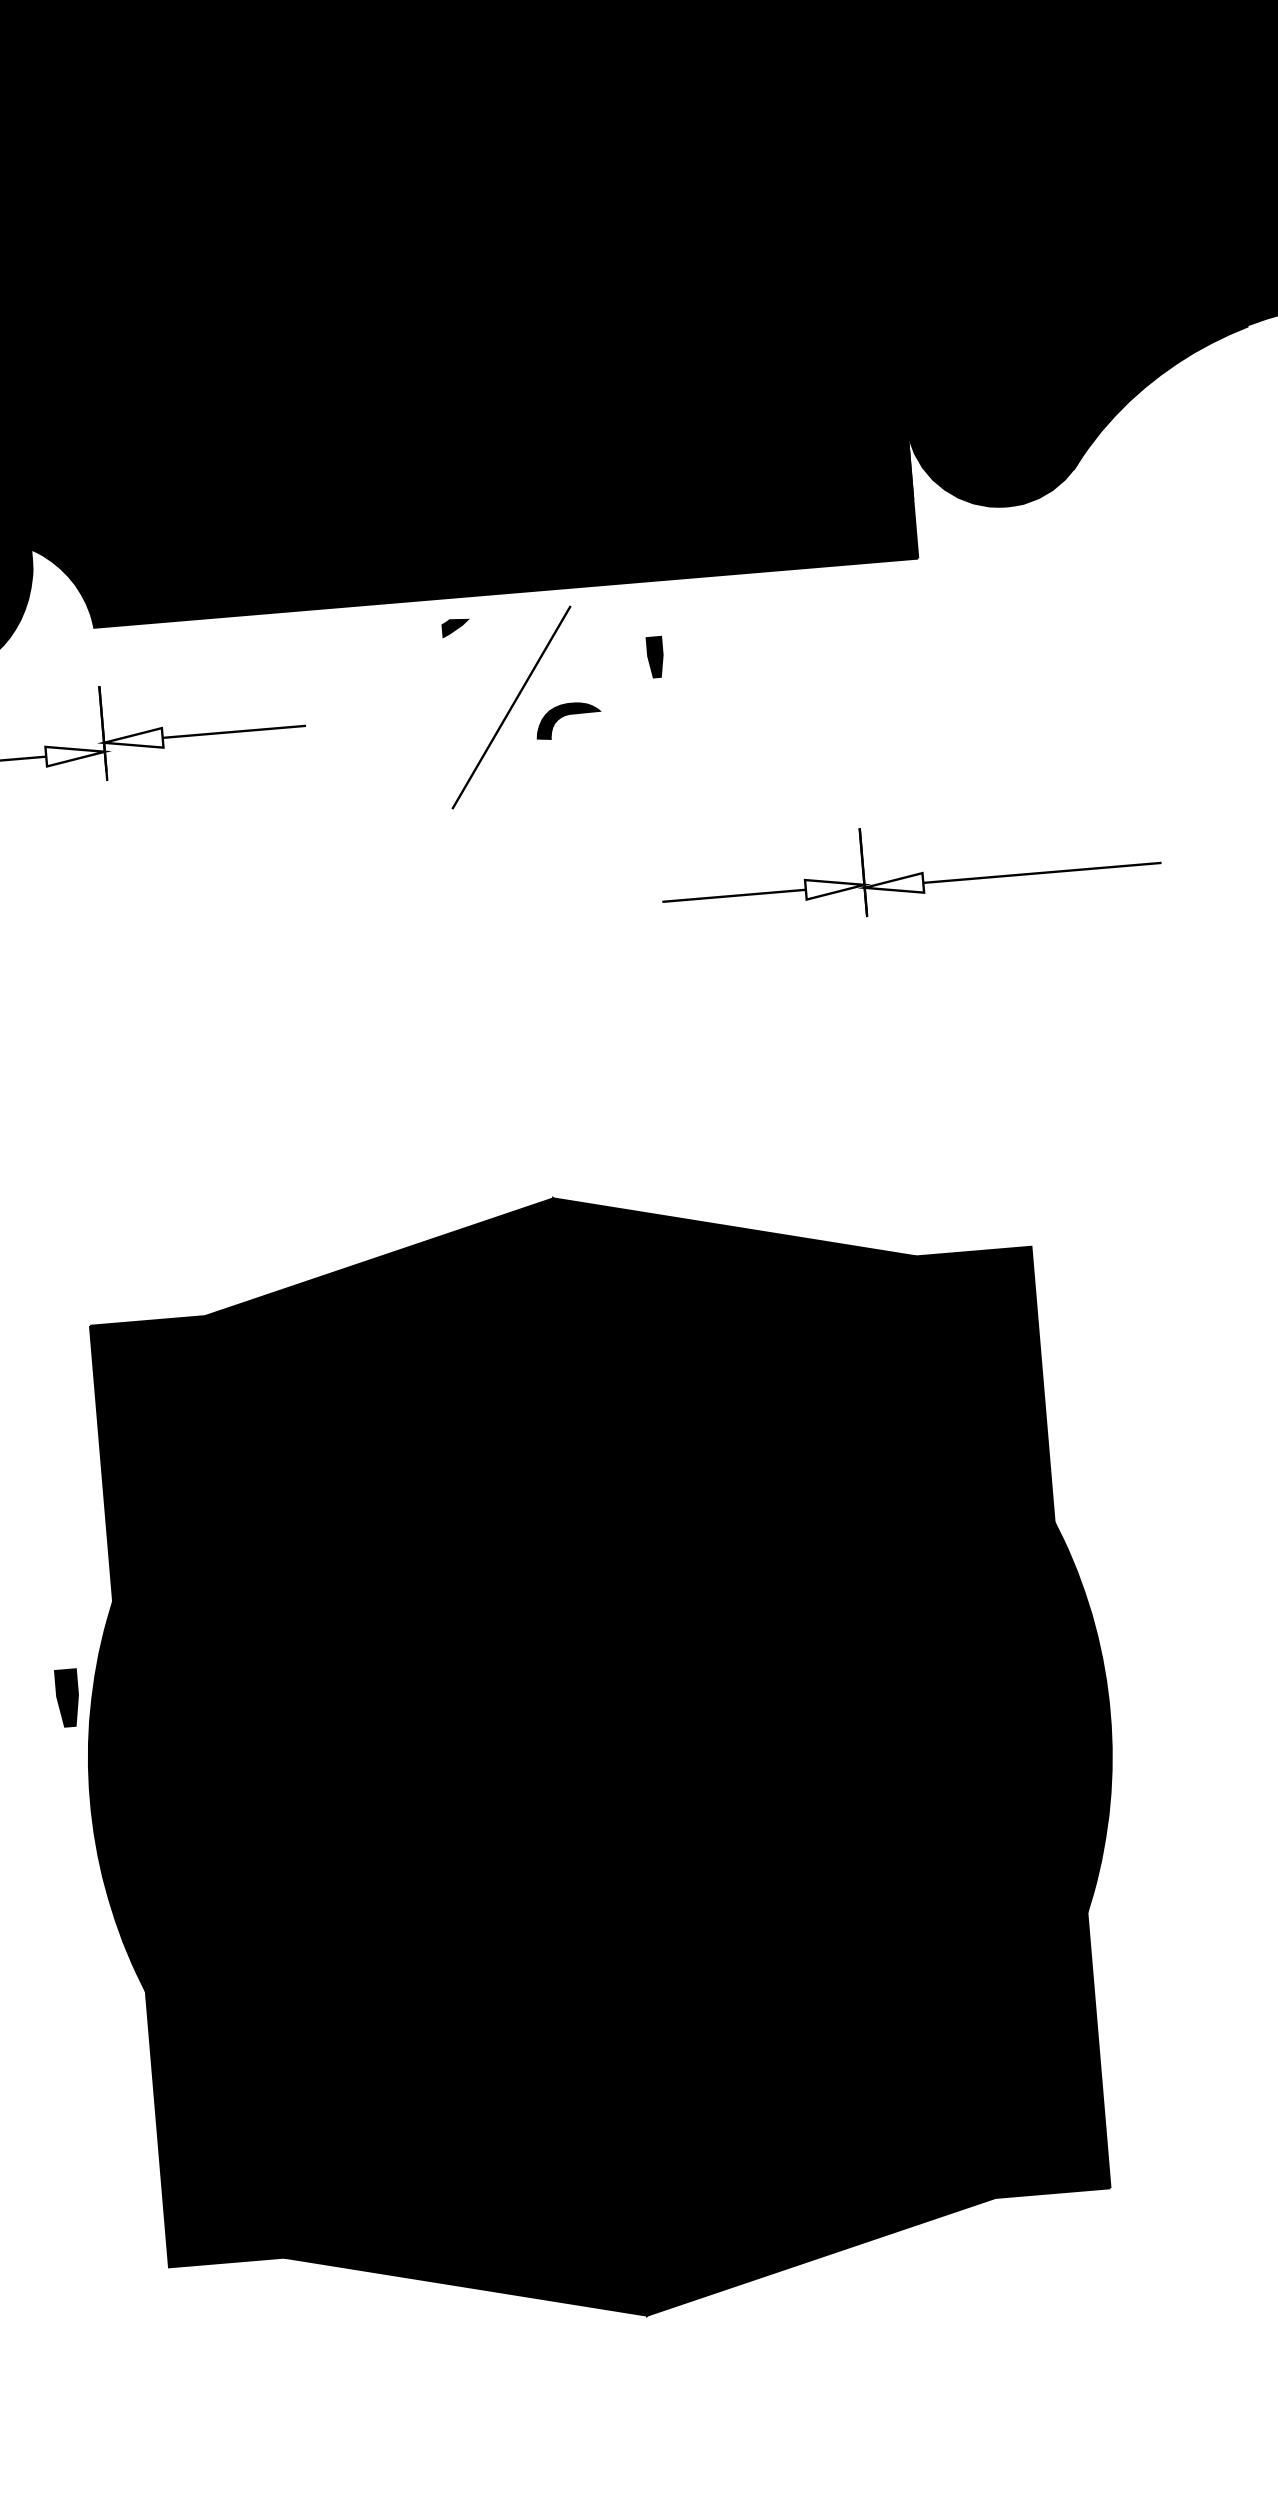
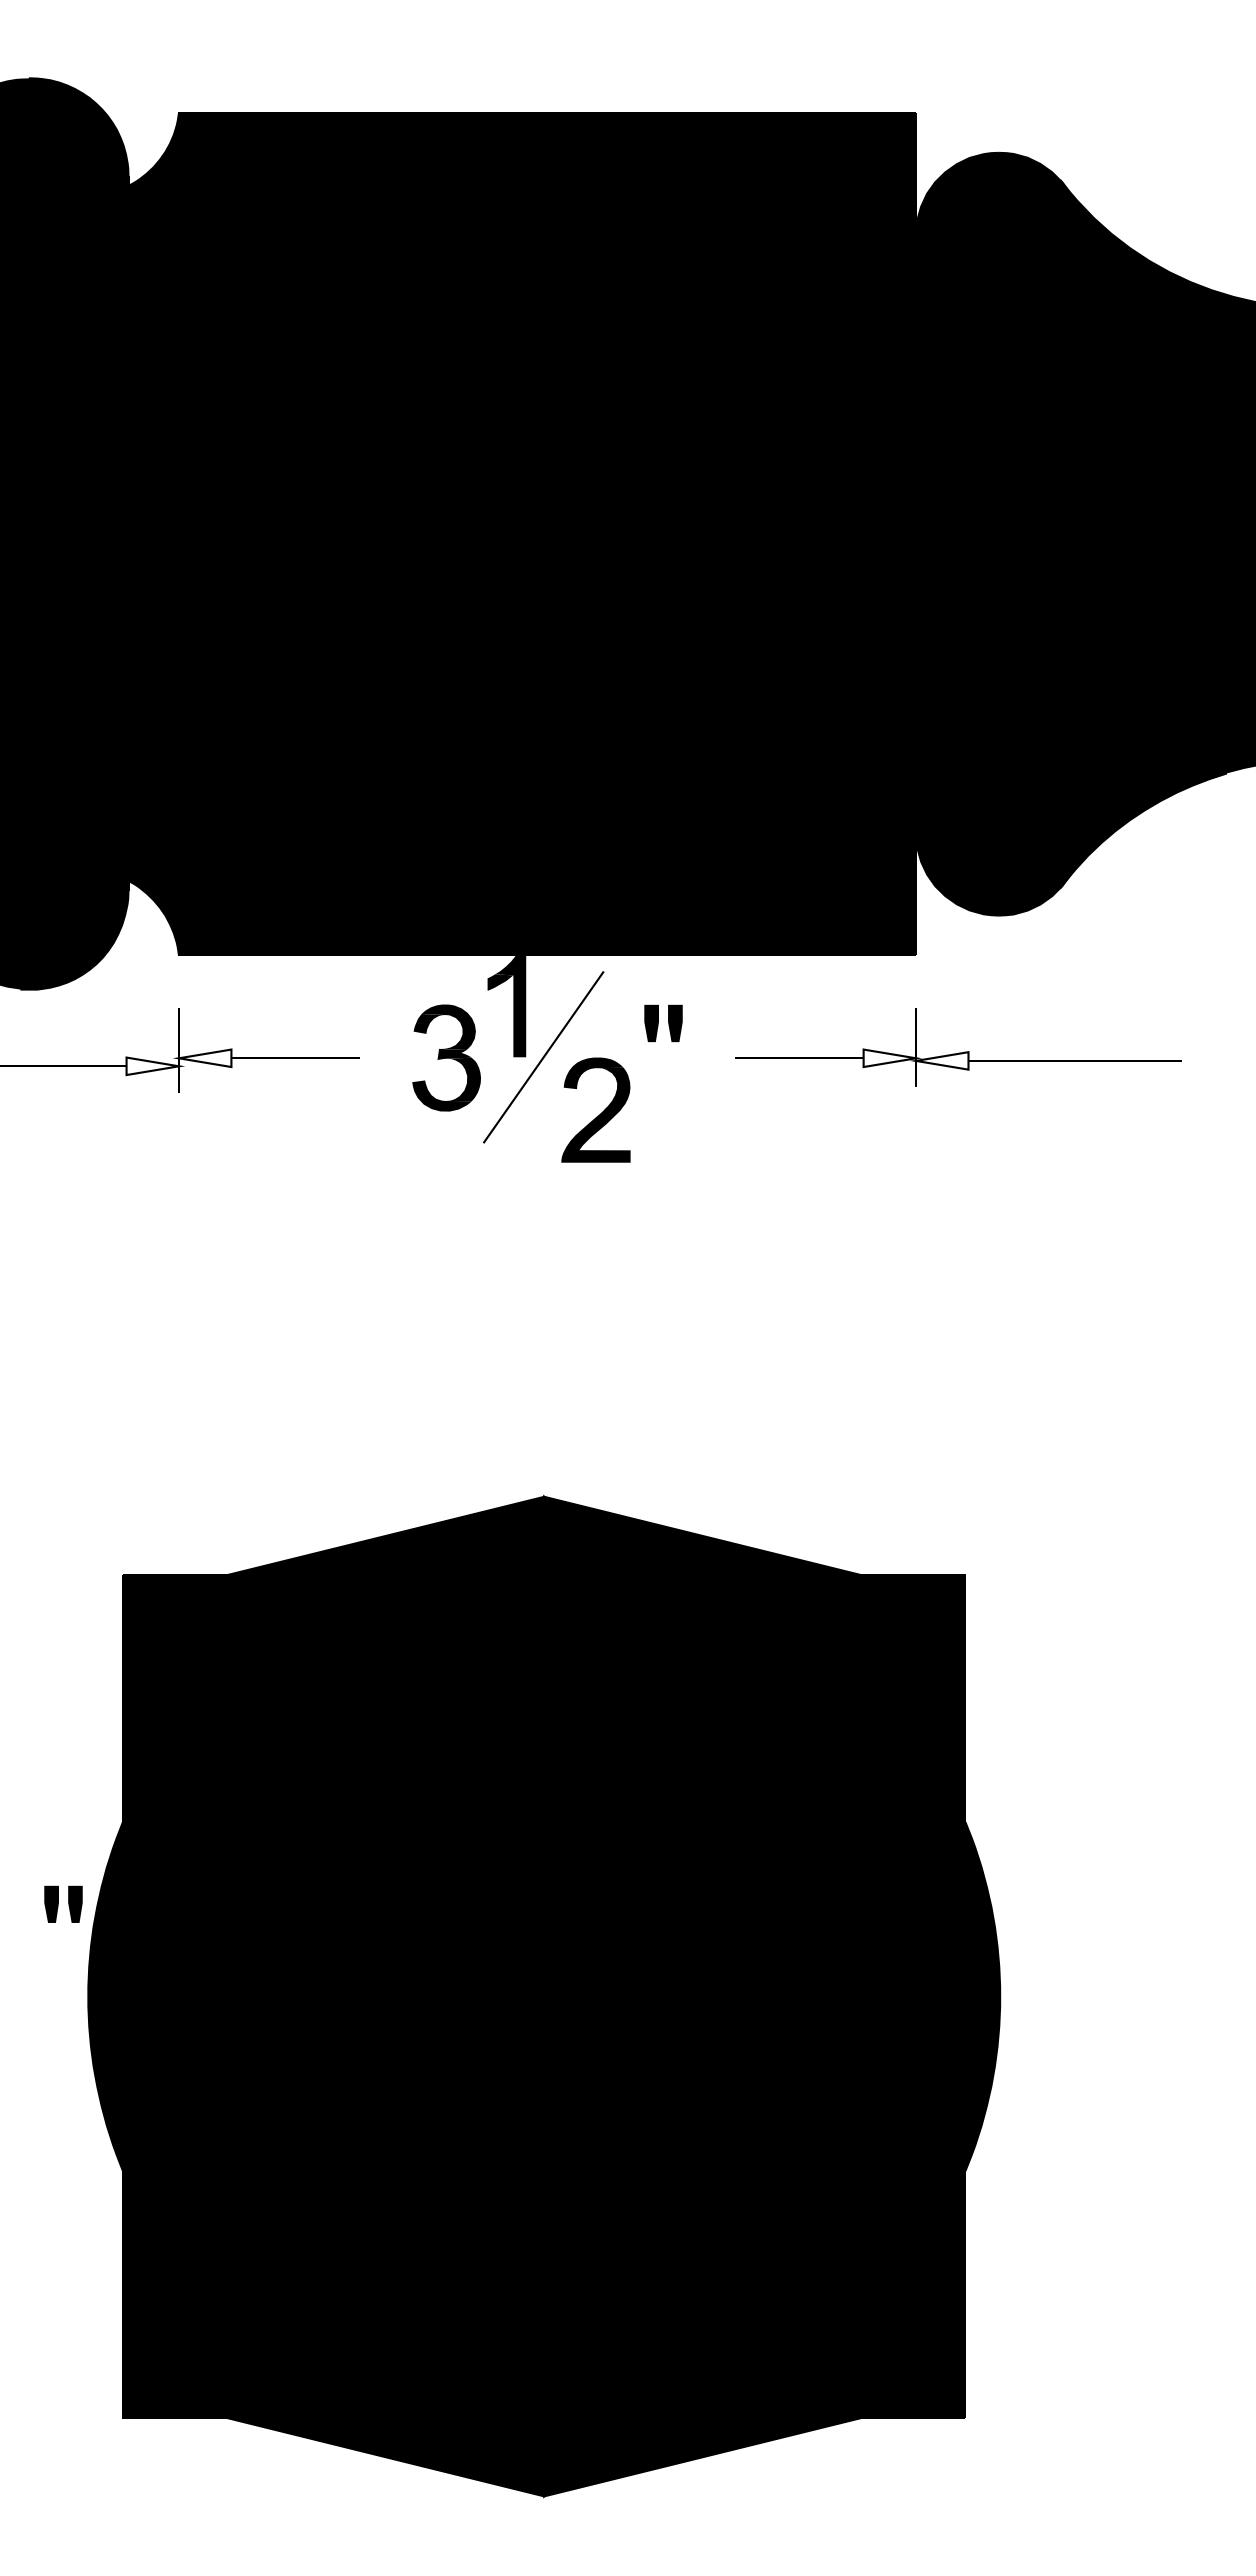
fill: (469, 651) -> (510, 1004), added
fill: (628, 659) -> (651, 1023), added
part: (402, 716) -> (446, 1057), added
fill: (574, 766) -> (595, 1114), added
part: (910, 868) -> (958, 1047), moved
part: (67, 1696) -> (75, 1903), size x0.71
fill: (40, 1699) -> (51, 1903), added

